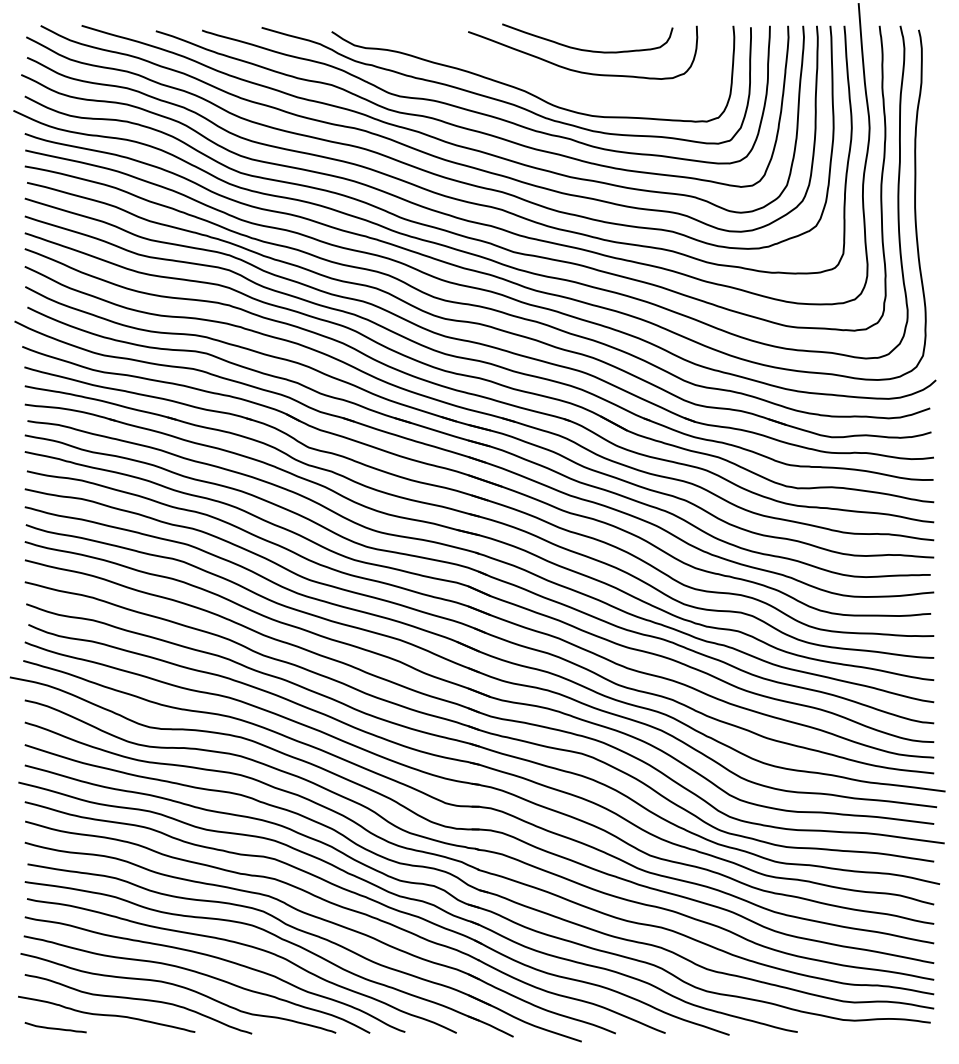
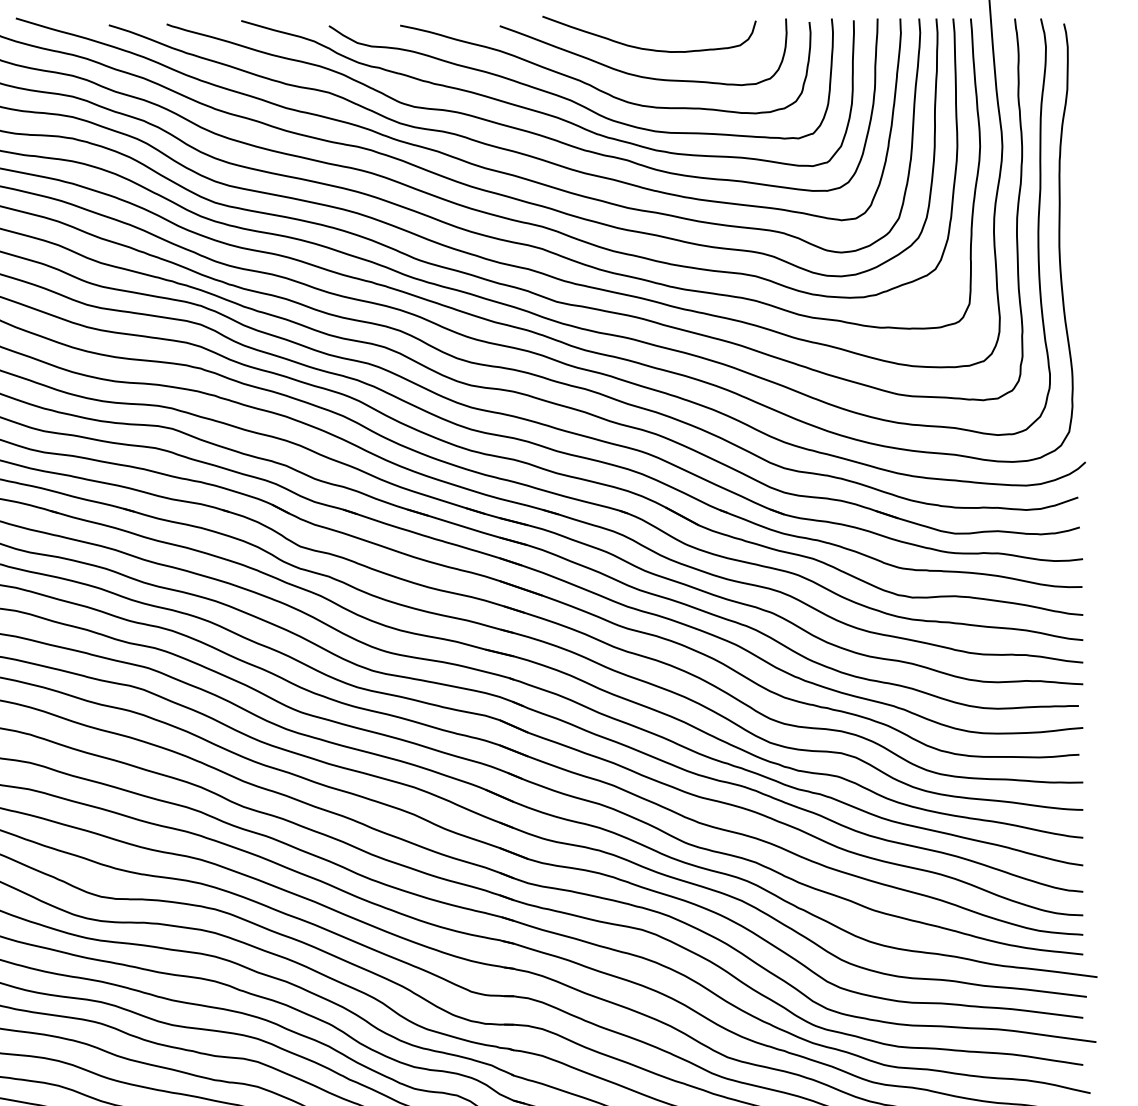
curve: (545, 80) -> (596, 86), added

